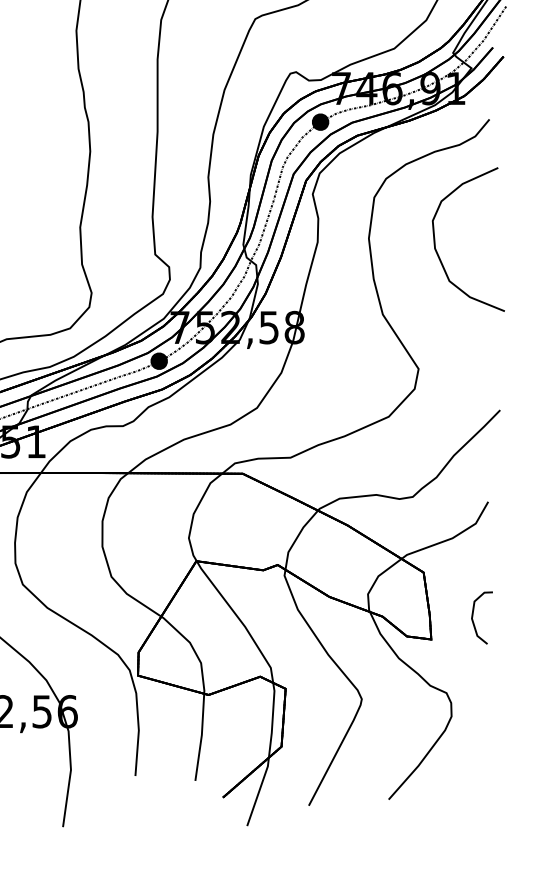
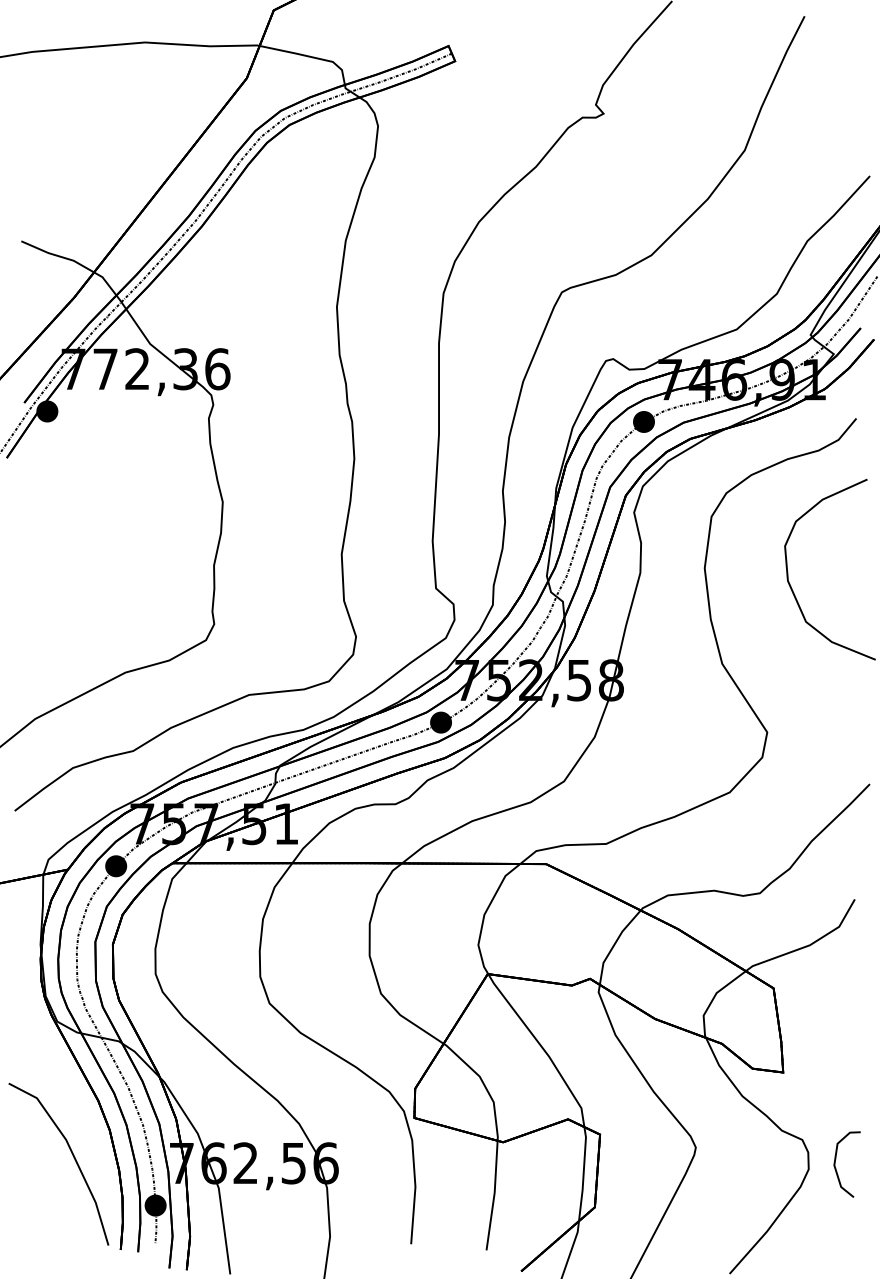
part: (473, 621) -> (836, 1168), moved

